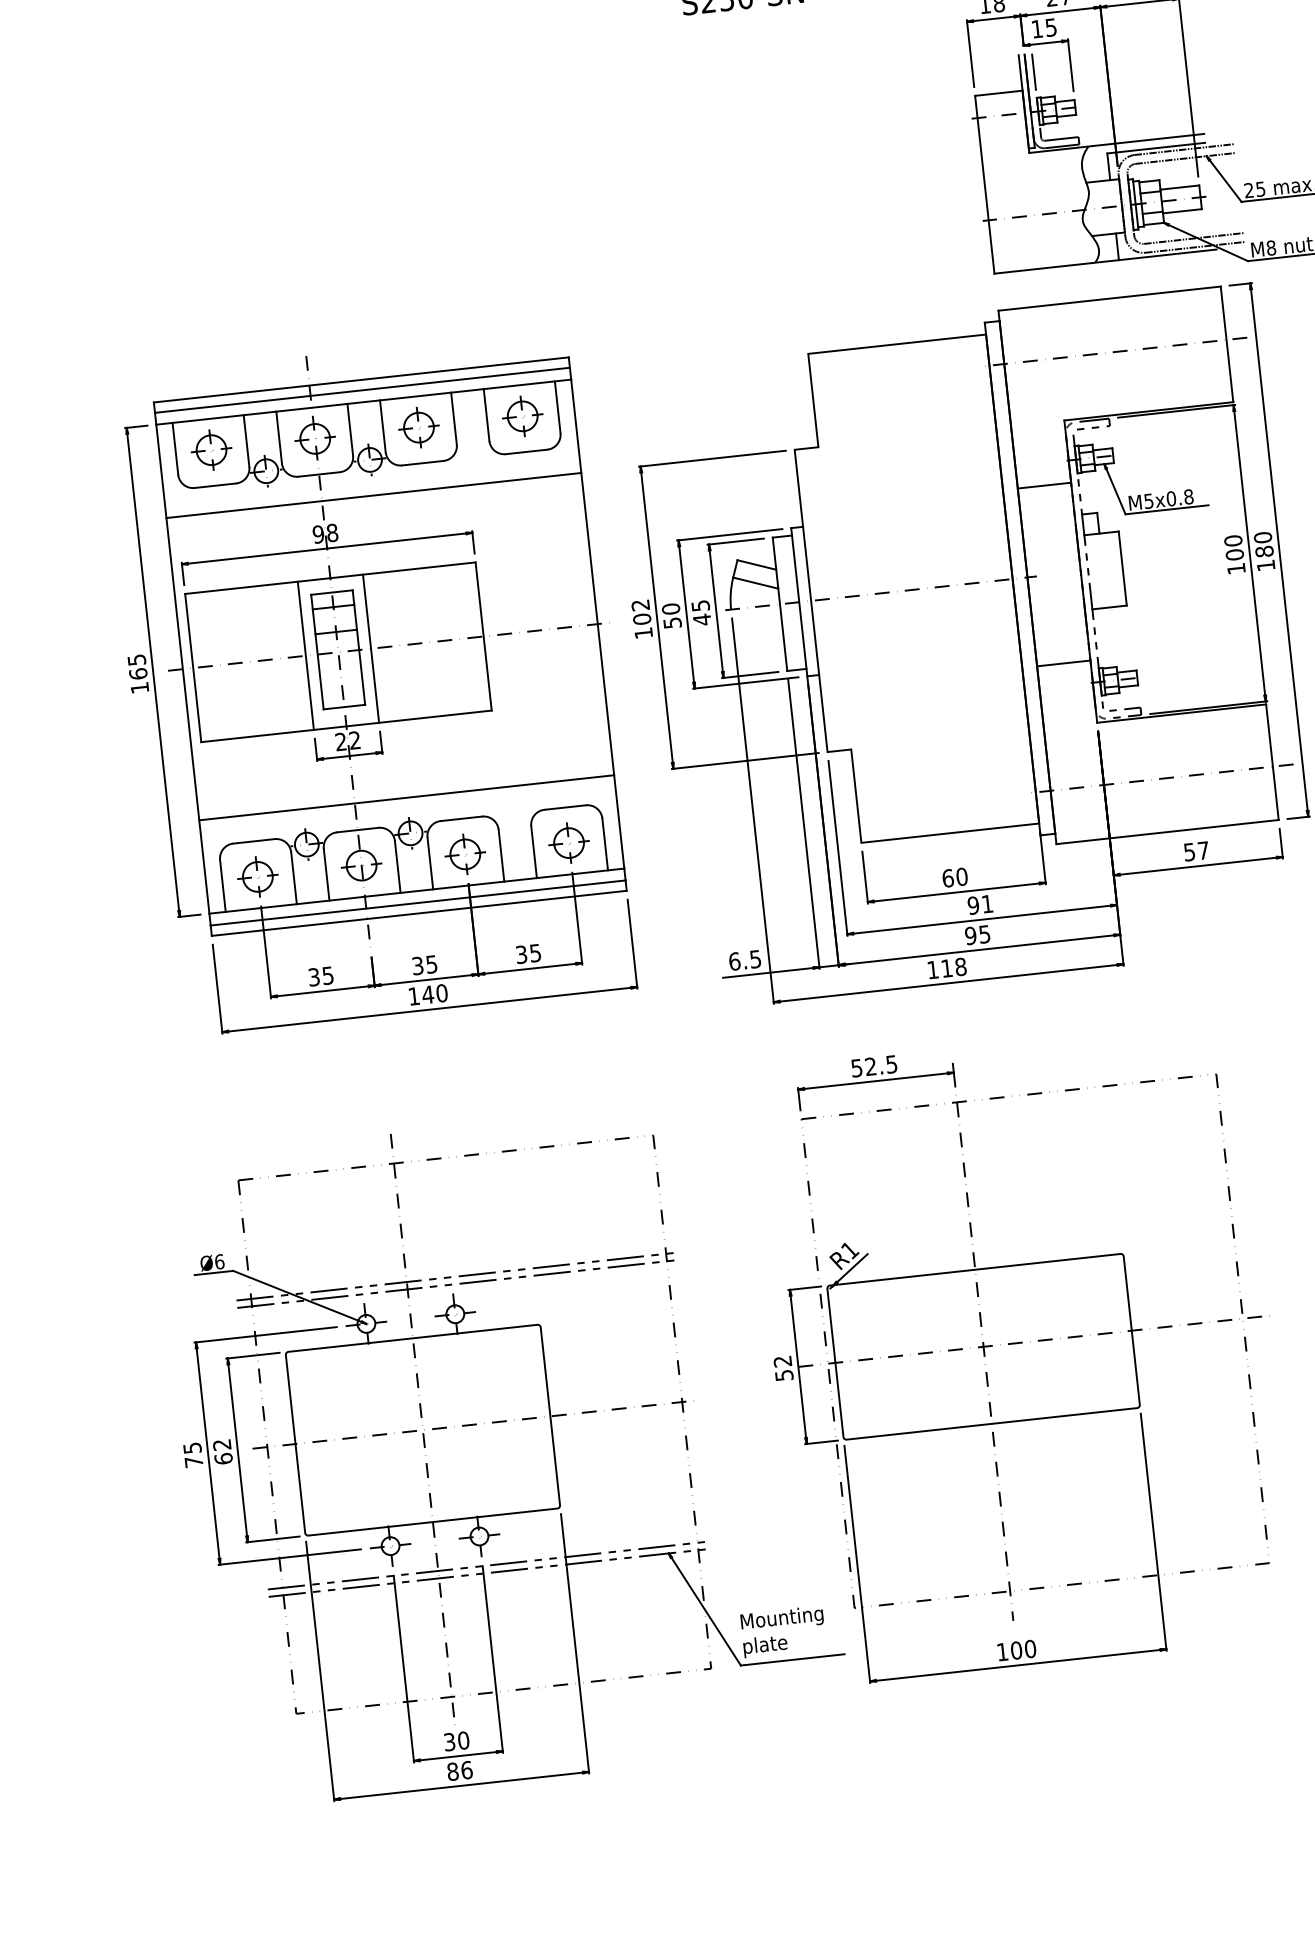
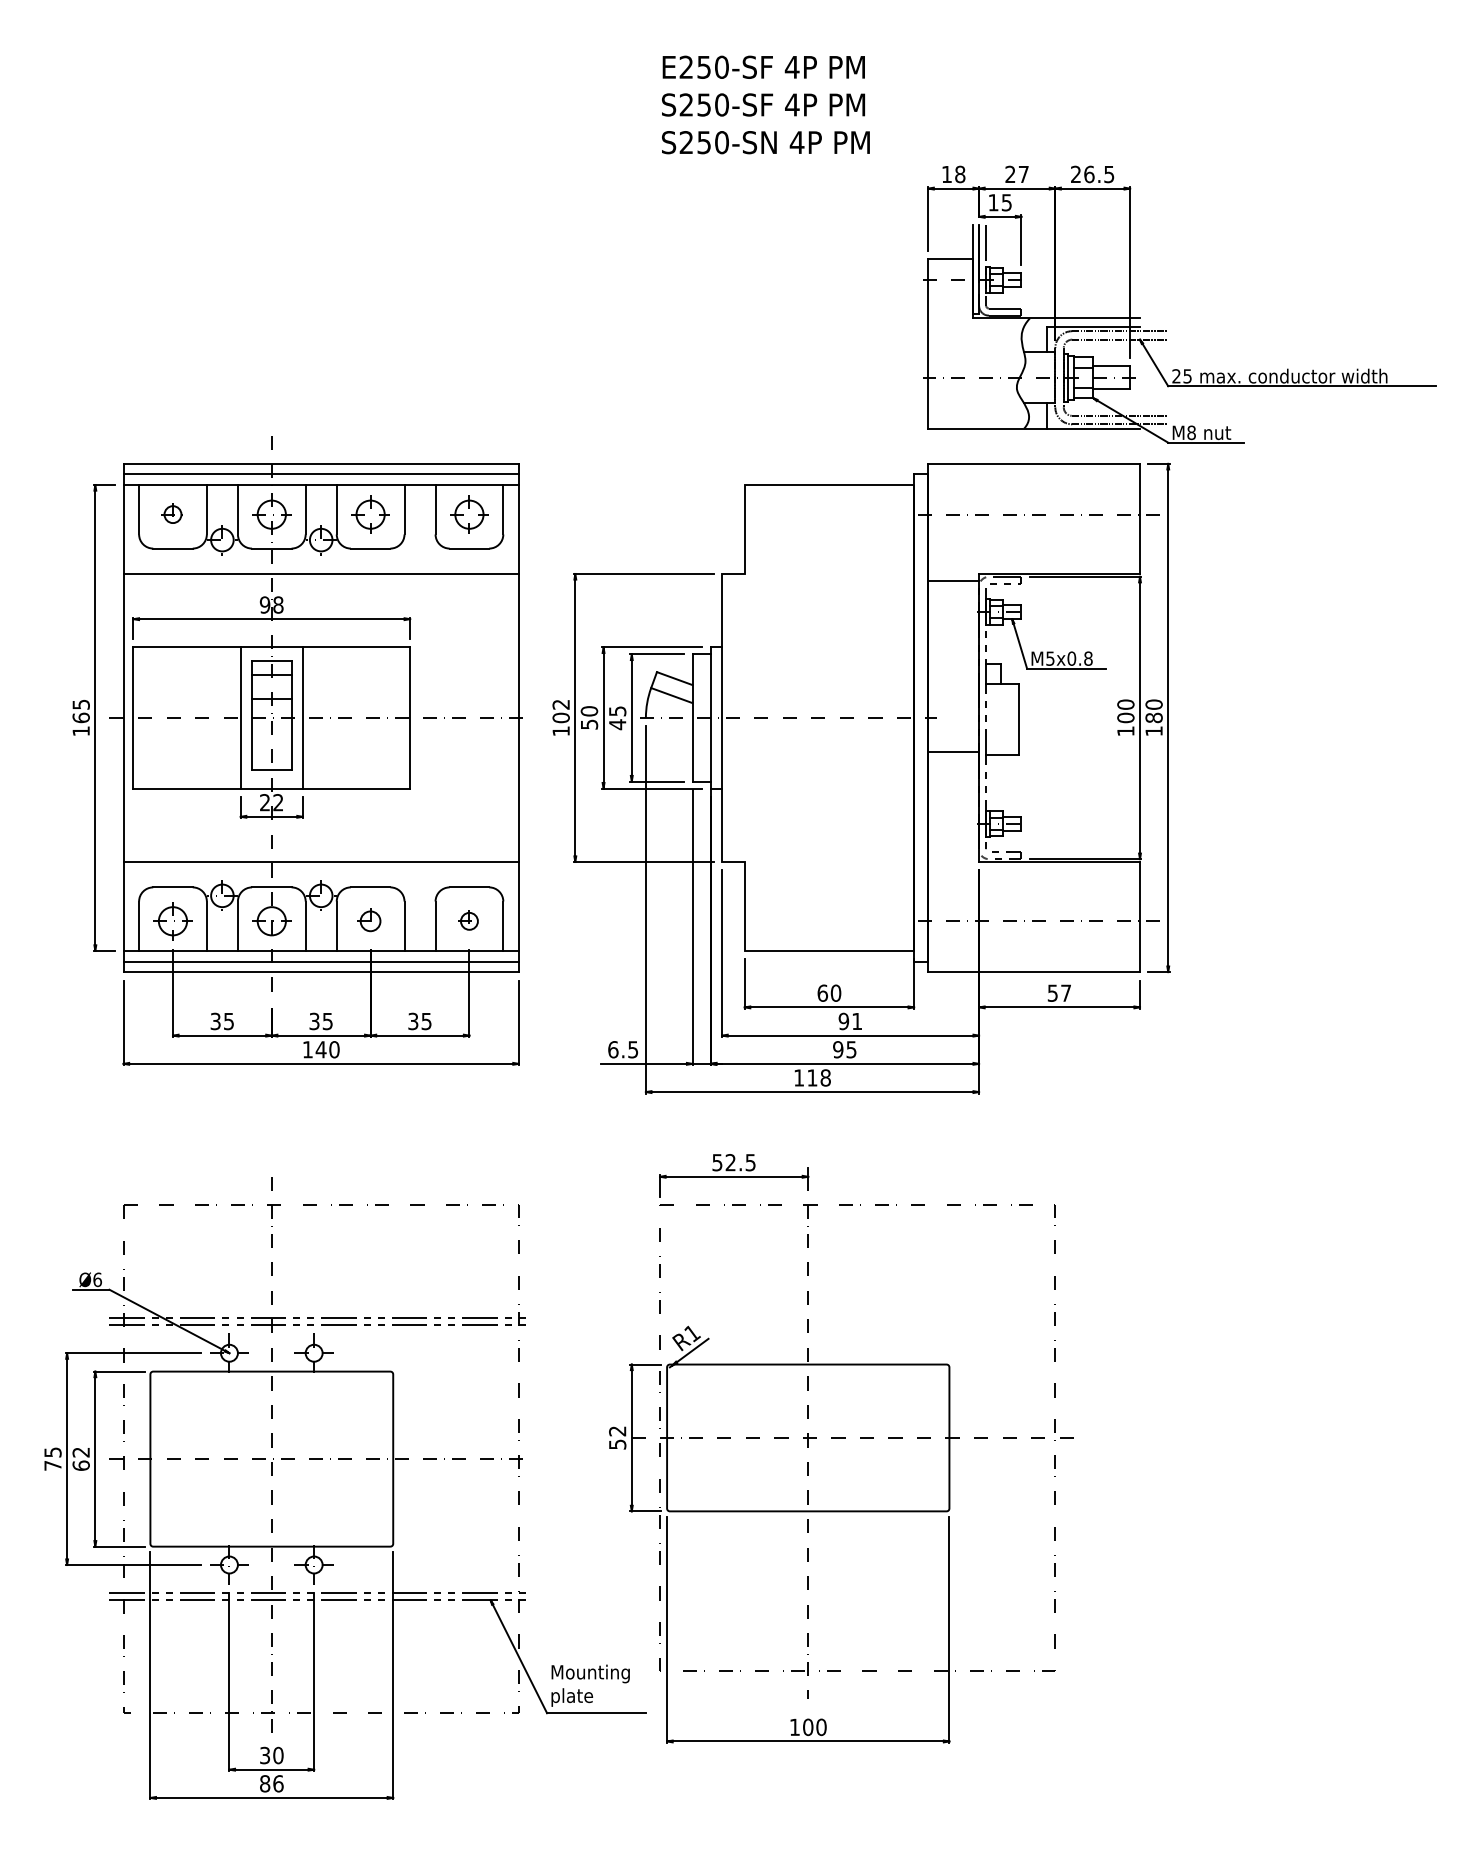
part: (211, 450) -> (172, 514), size x0.6
line: (1044, 485) -> (953, 581), moved
line: (1063, 663) -> (953, 751), moved
part: (569, 843) -> (469, 921), size x0.6
part: (465, 854) -> (370, 921), size x0.7

